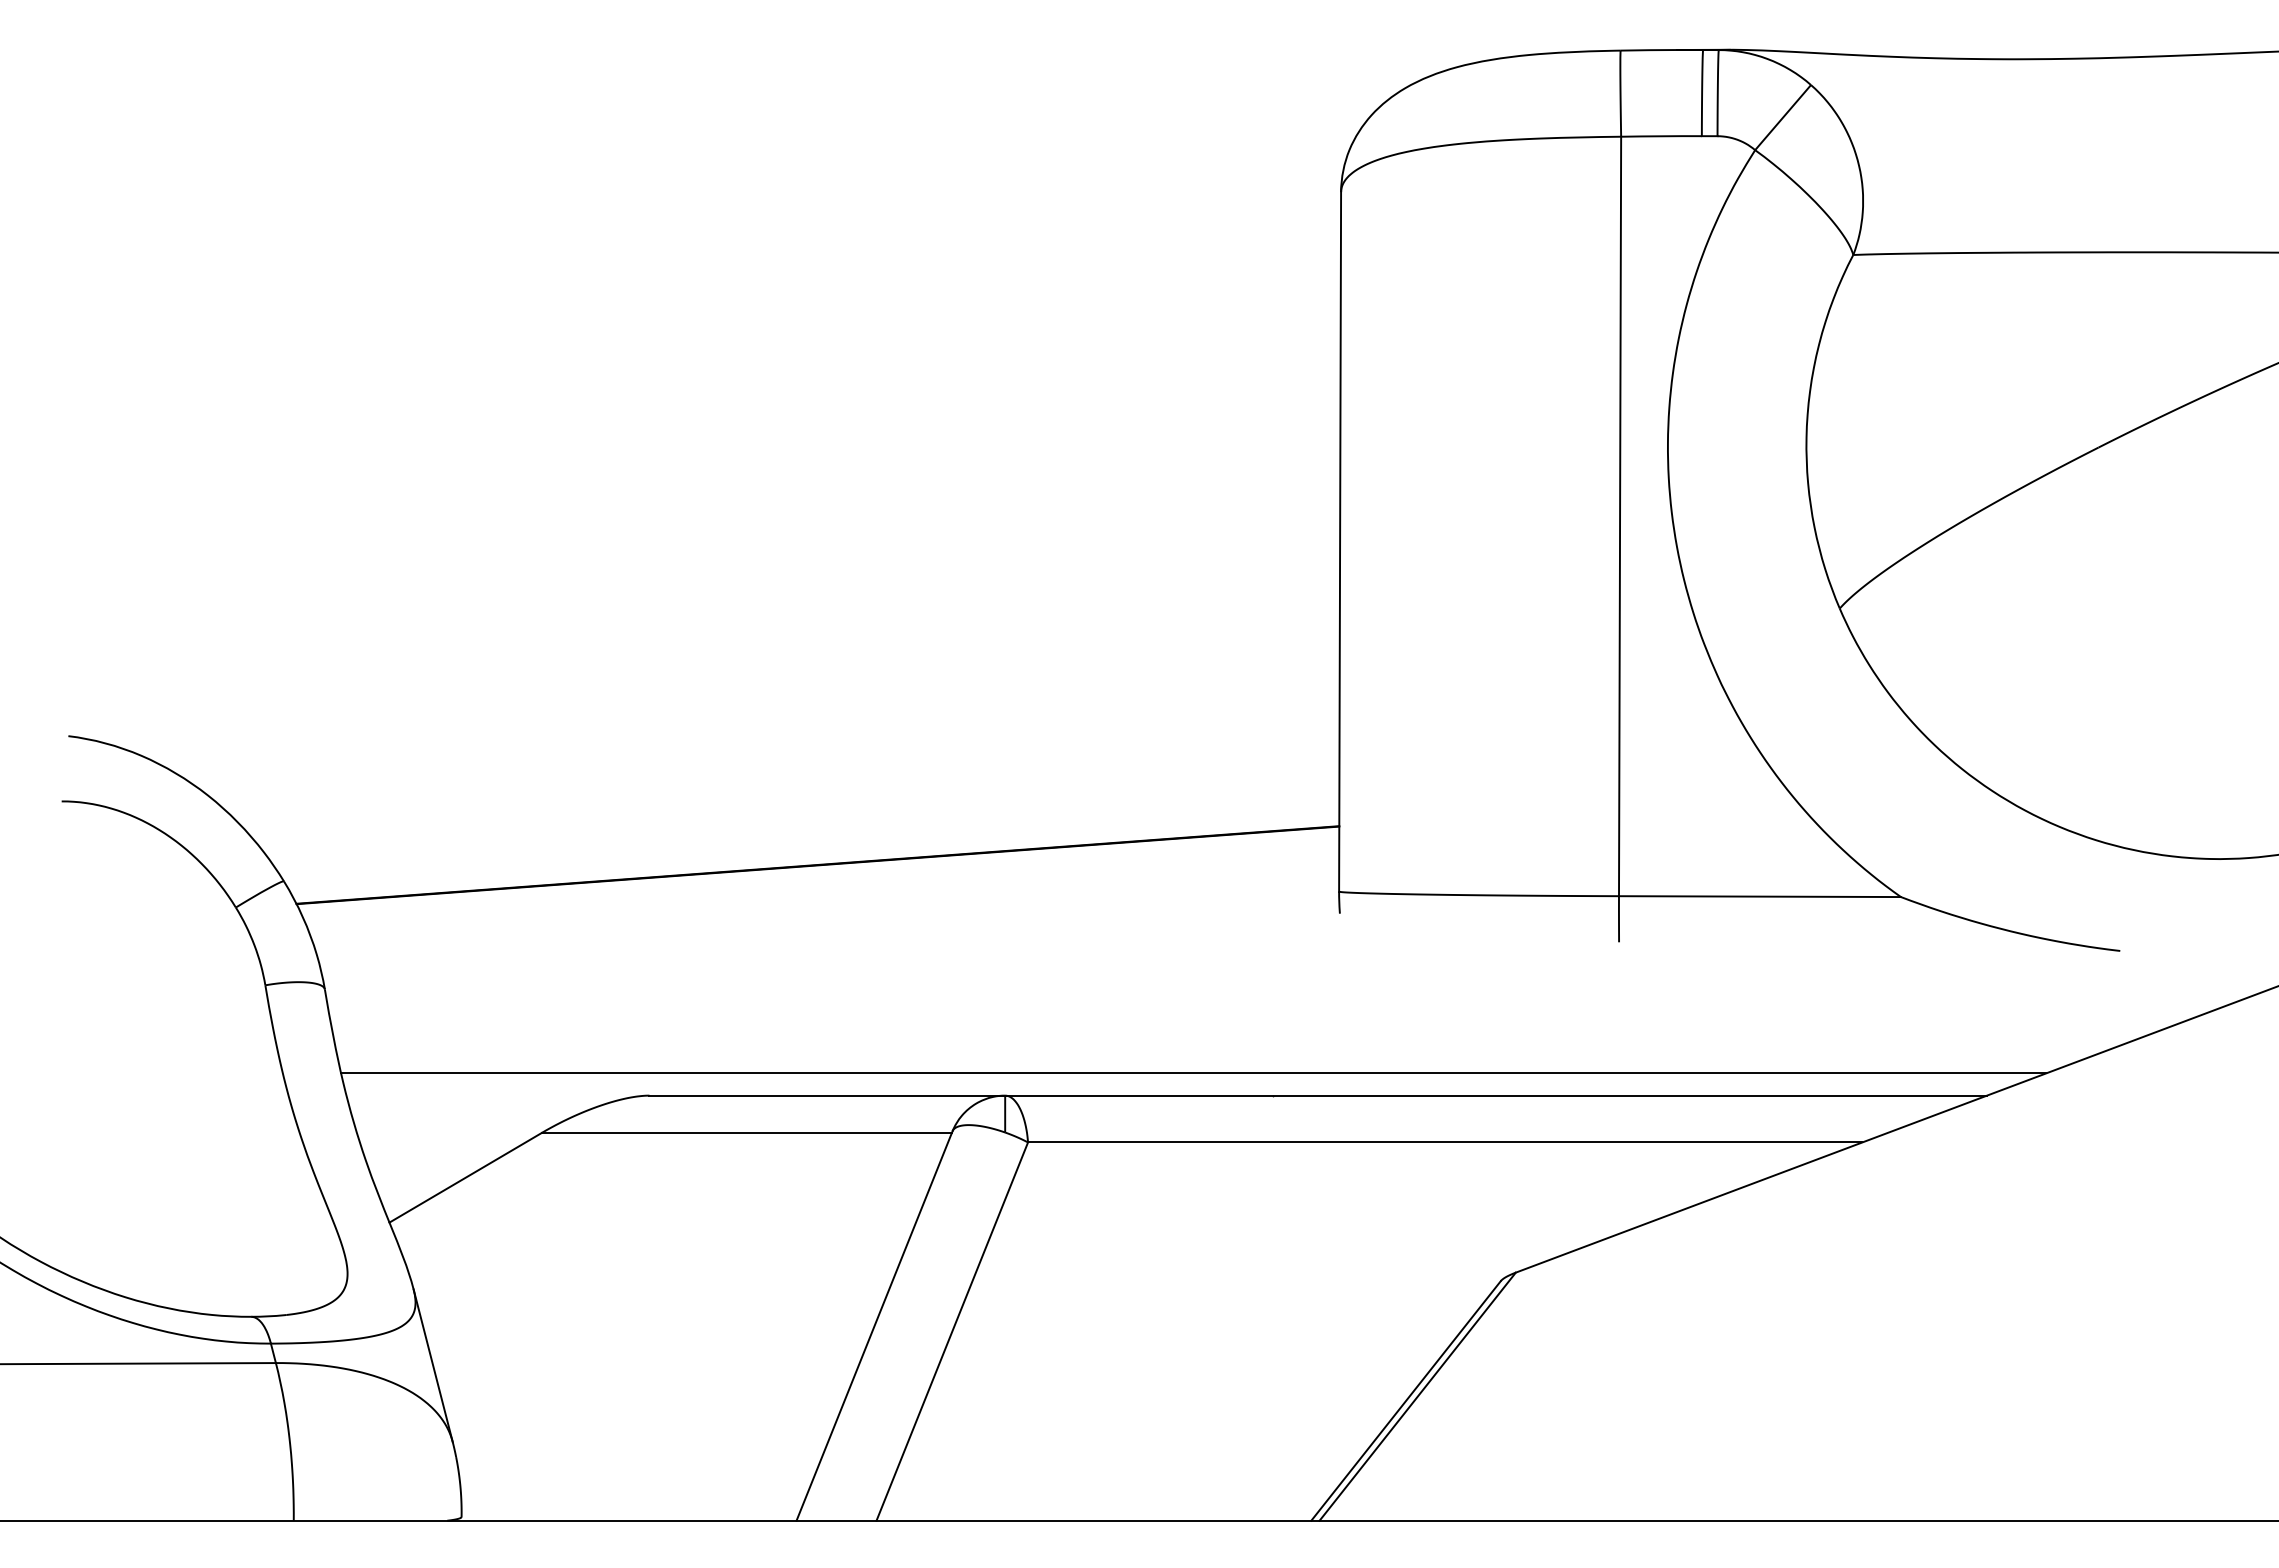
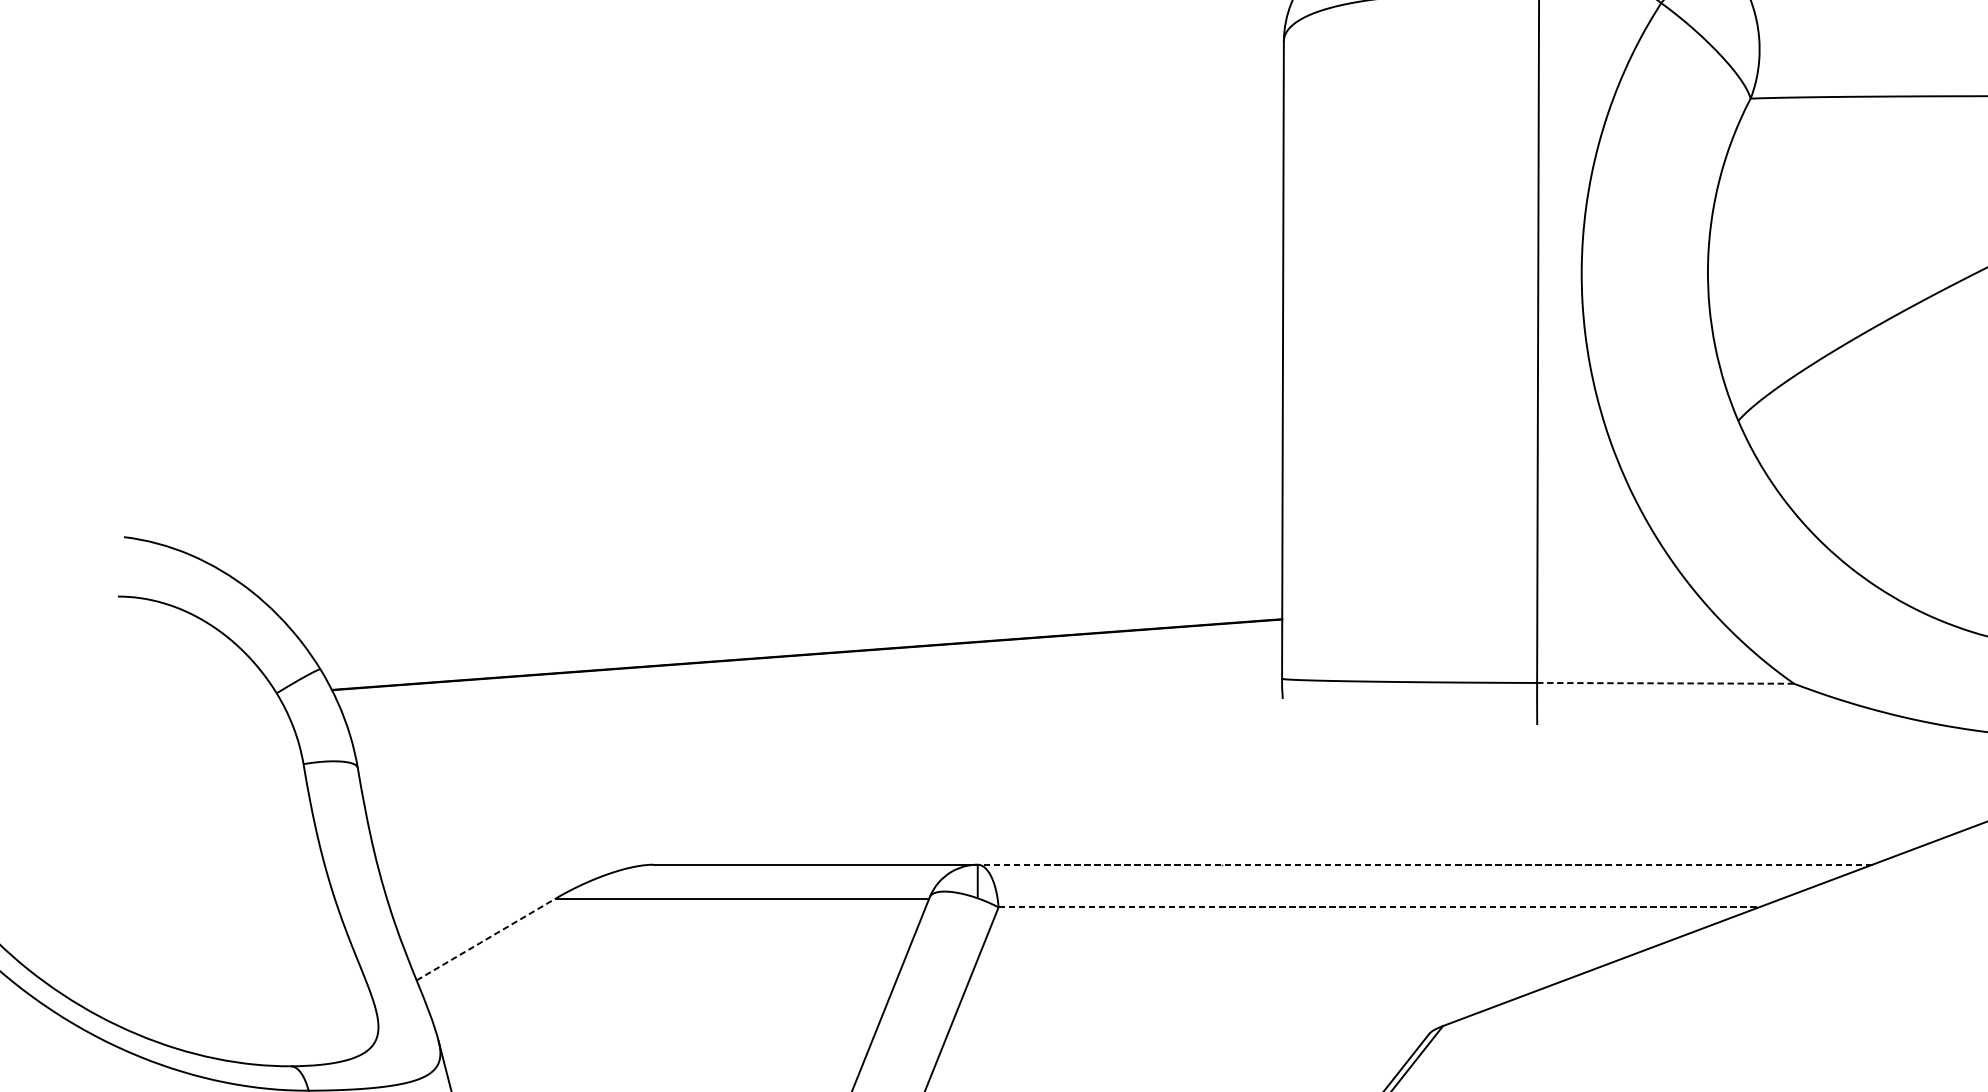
line: (1759, 896) -> (1665, 683), solid -> dashed
line: (1193, 1073) -> (1149, 844), removed
line: (1496, 1095) -> (1425, 864), solid -> dashed
line: (1445, 1142) -> (1379, 907), solid -> dashed
line: (466, 1177) -> (486, 939), solid -> dashed

